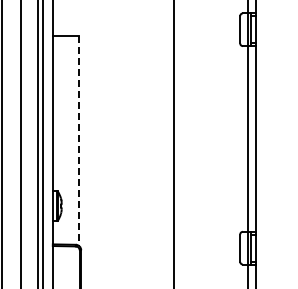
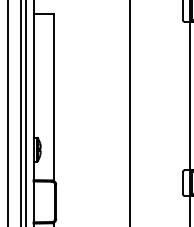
line: (78, 140) -> (54, 97), dashed -> solid

